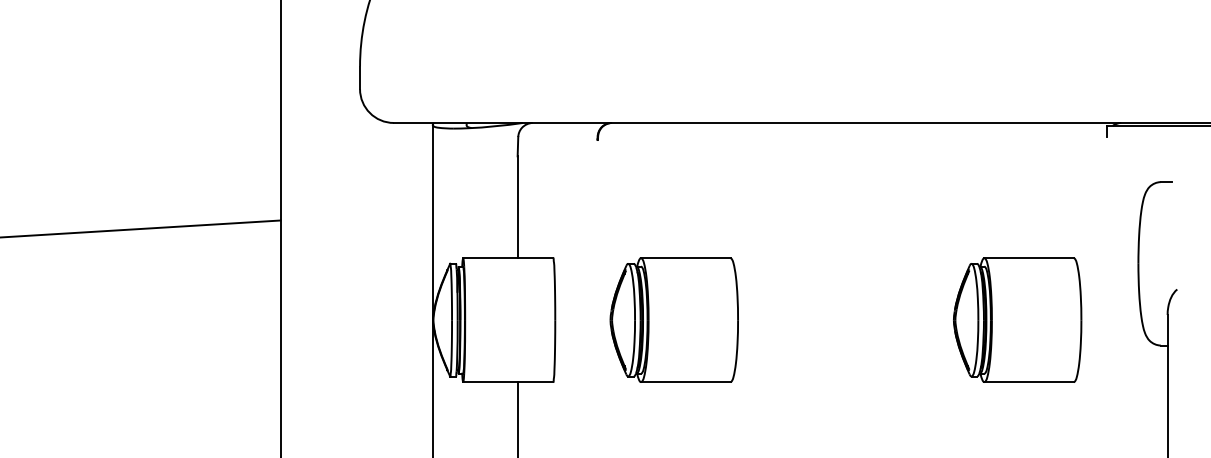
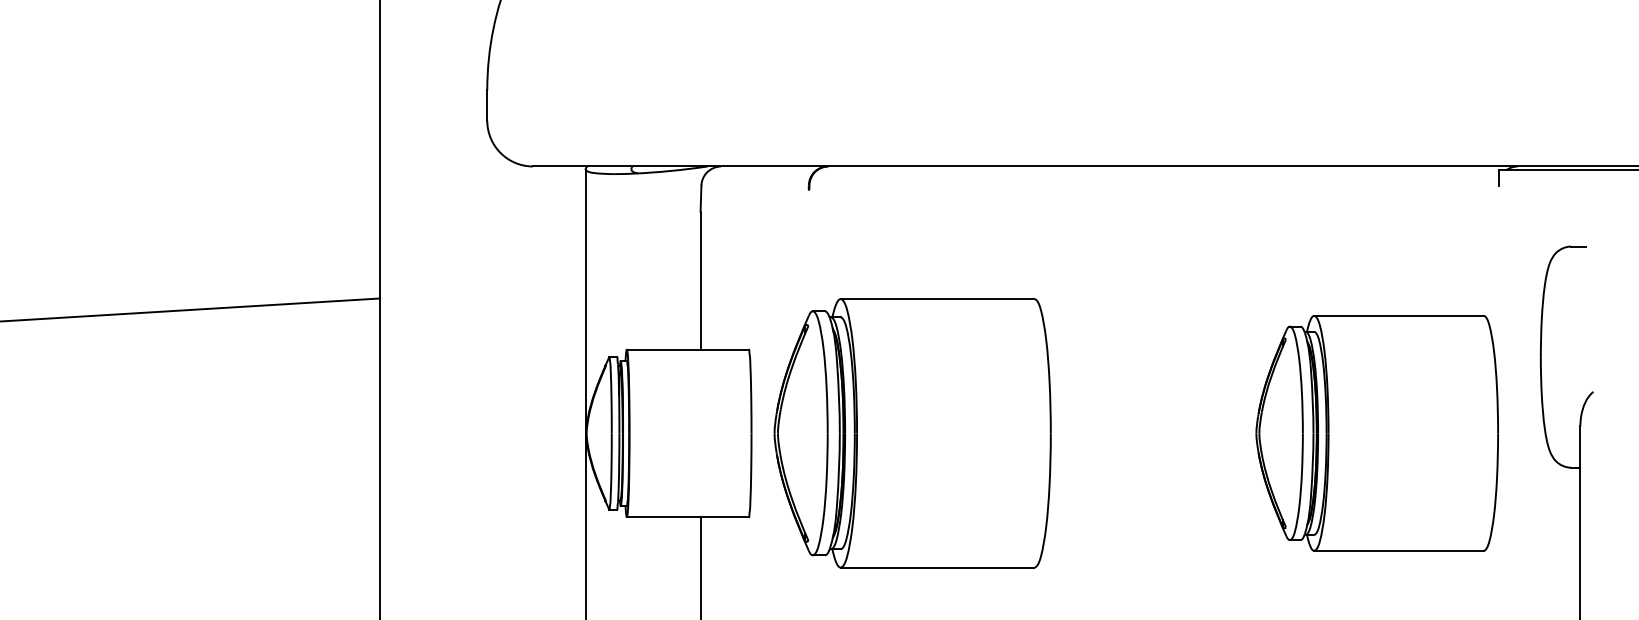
part: (674, 320) -> (912, 433), size x1.6
part: (1017, 320) -> (1377, 433), size x1.4

